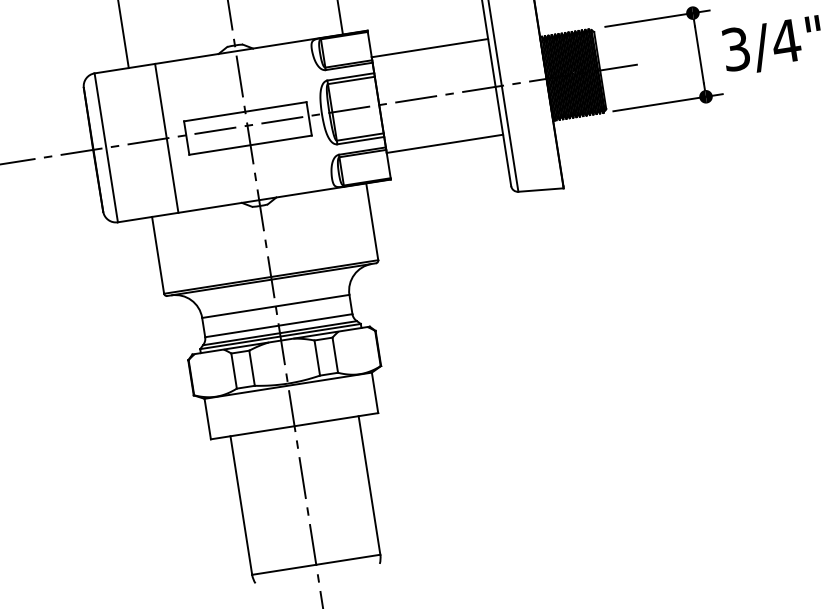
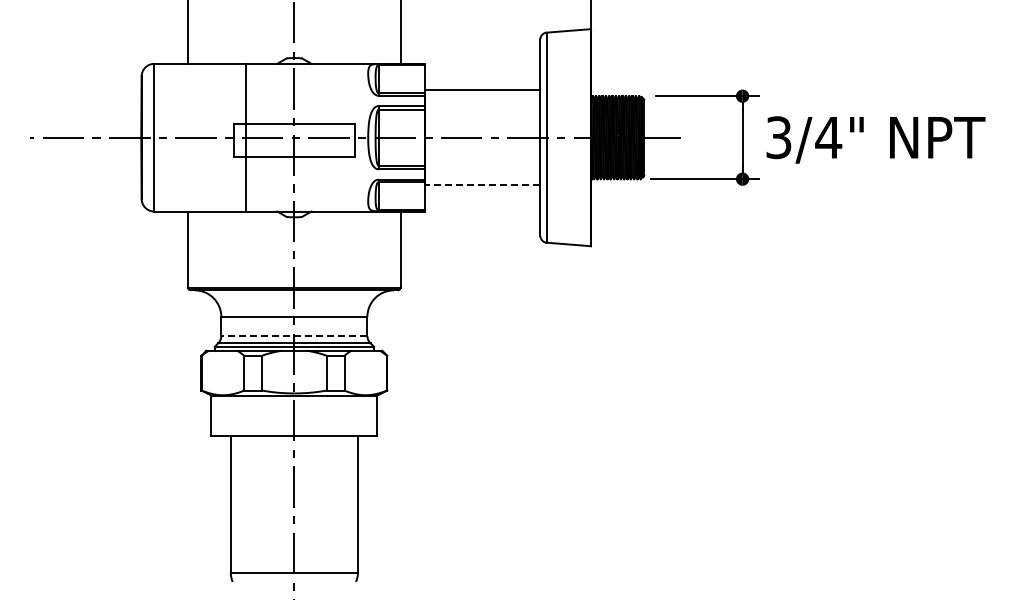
line: (166, 138) -> (246, 137), moved
line: (444, 144) -> (482, 185), solid -> dashed
line: (278, 326) -> (293, 336), solid -> dashed

